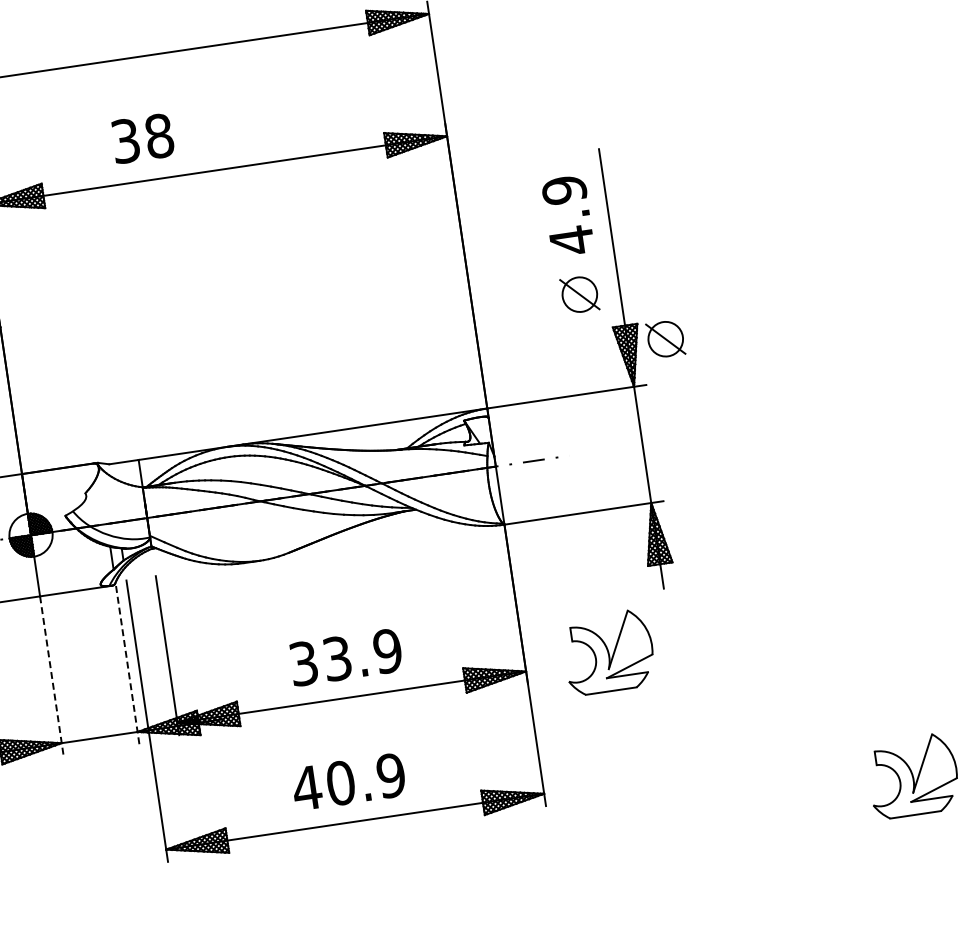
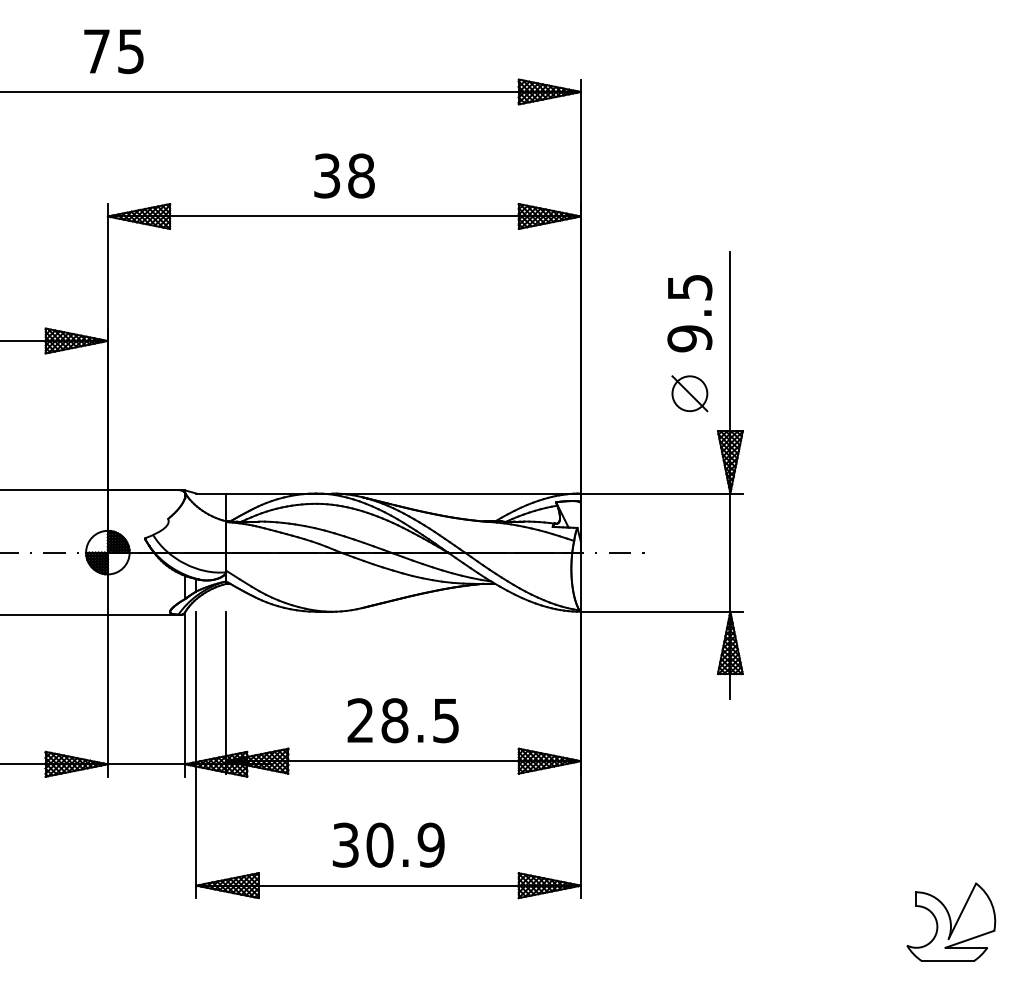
text: (142, 138) -> (344, 175), moved
text: (567, 215) -> (689, 313), 4.9 -> 9.5
part: (665, 339) -> (768, 450), removed
part: (609, 651) -> (666, 753), removed
text: (345, 657) -> (403, 720), 33.9 -> 28.5
line: (128, 664) -> (185, 695), dashed -> solid
line: (51, 675) -> (107, 695), dashed -> solid
text: (306, 787) -> (345, 844), 40.9 -> 30.9

